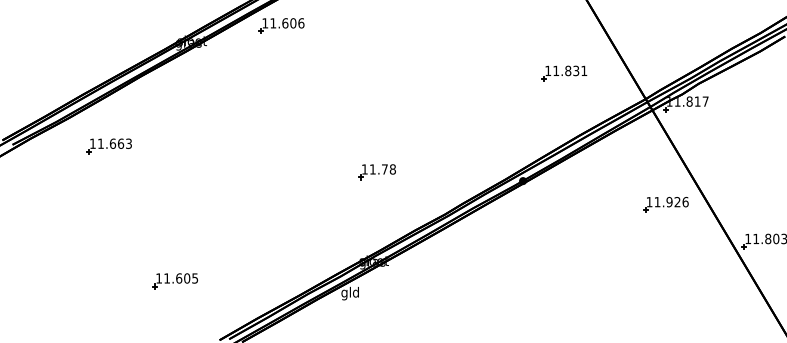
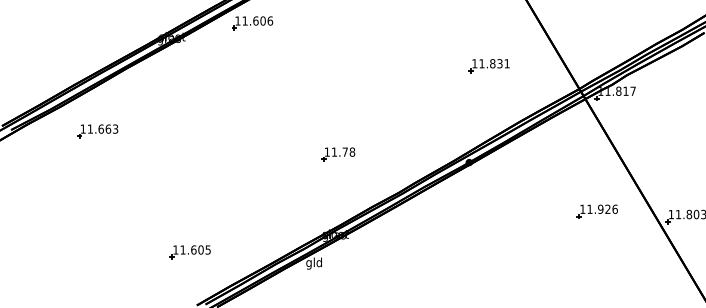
part: (564, 73) -> (489, 66), moved
part: (665, 204) -> (597, 211), moved
part: (175, 281) -> (190, 252), moved

